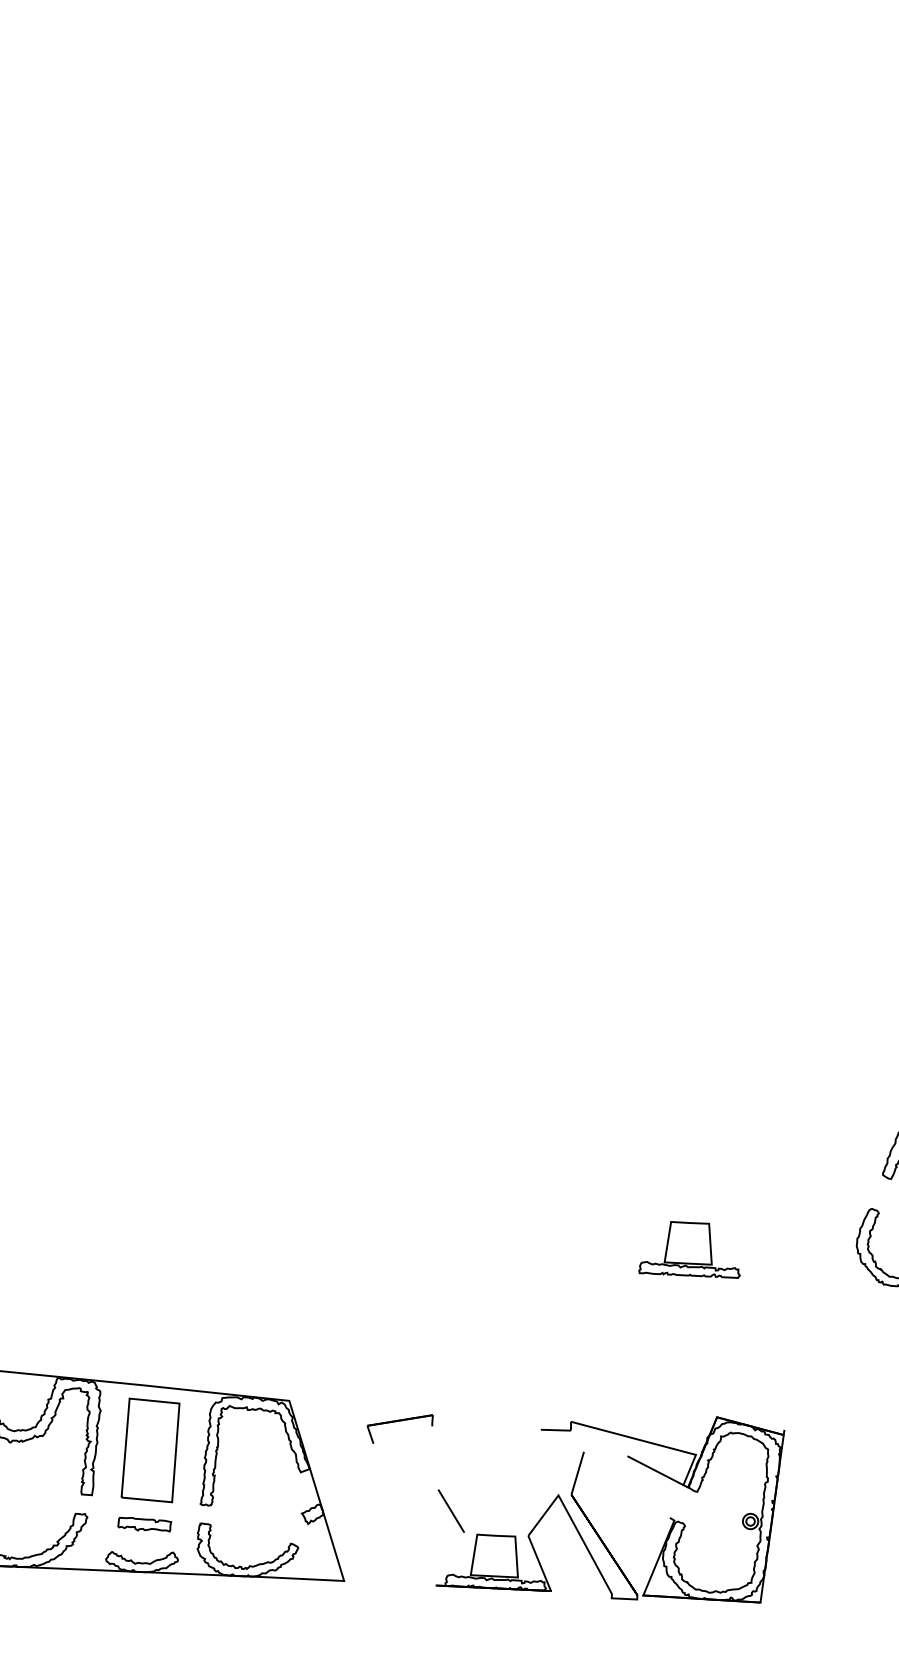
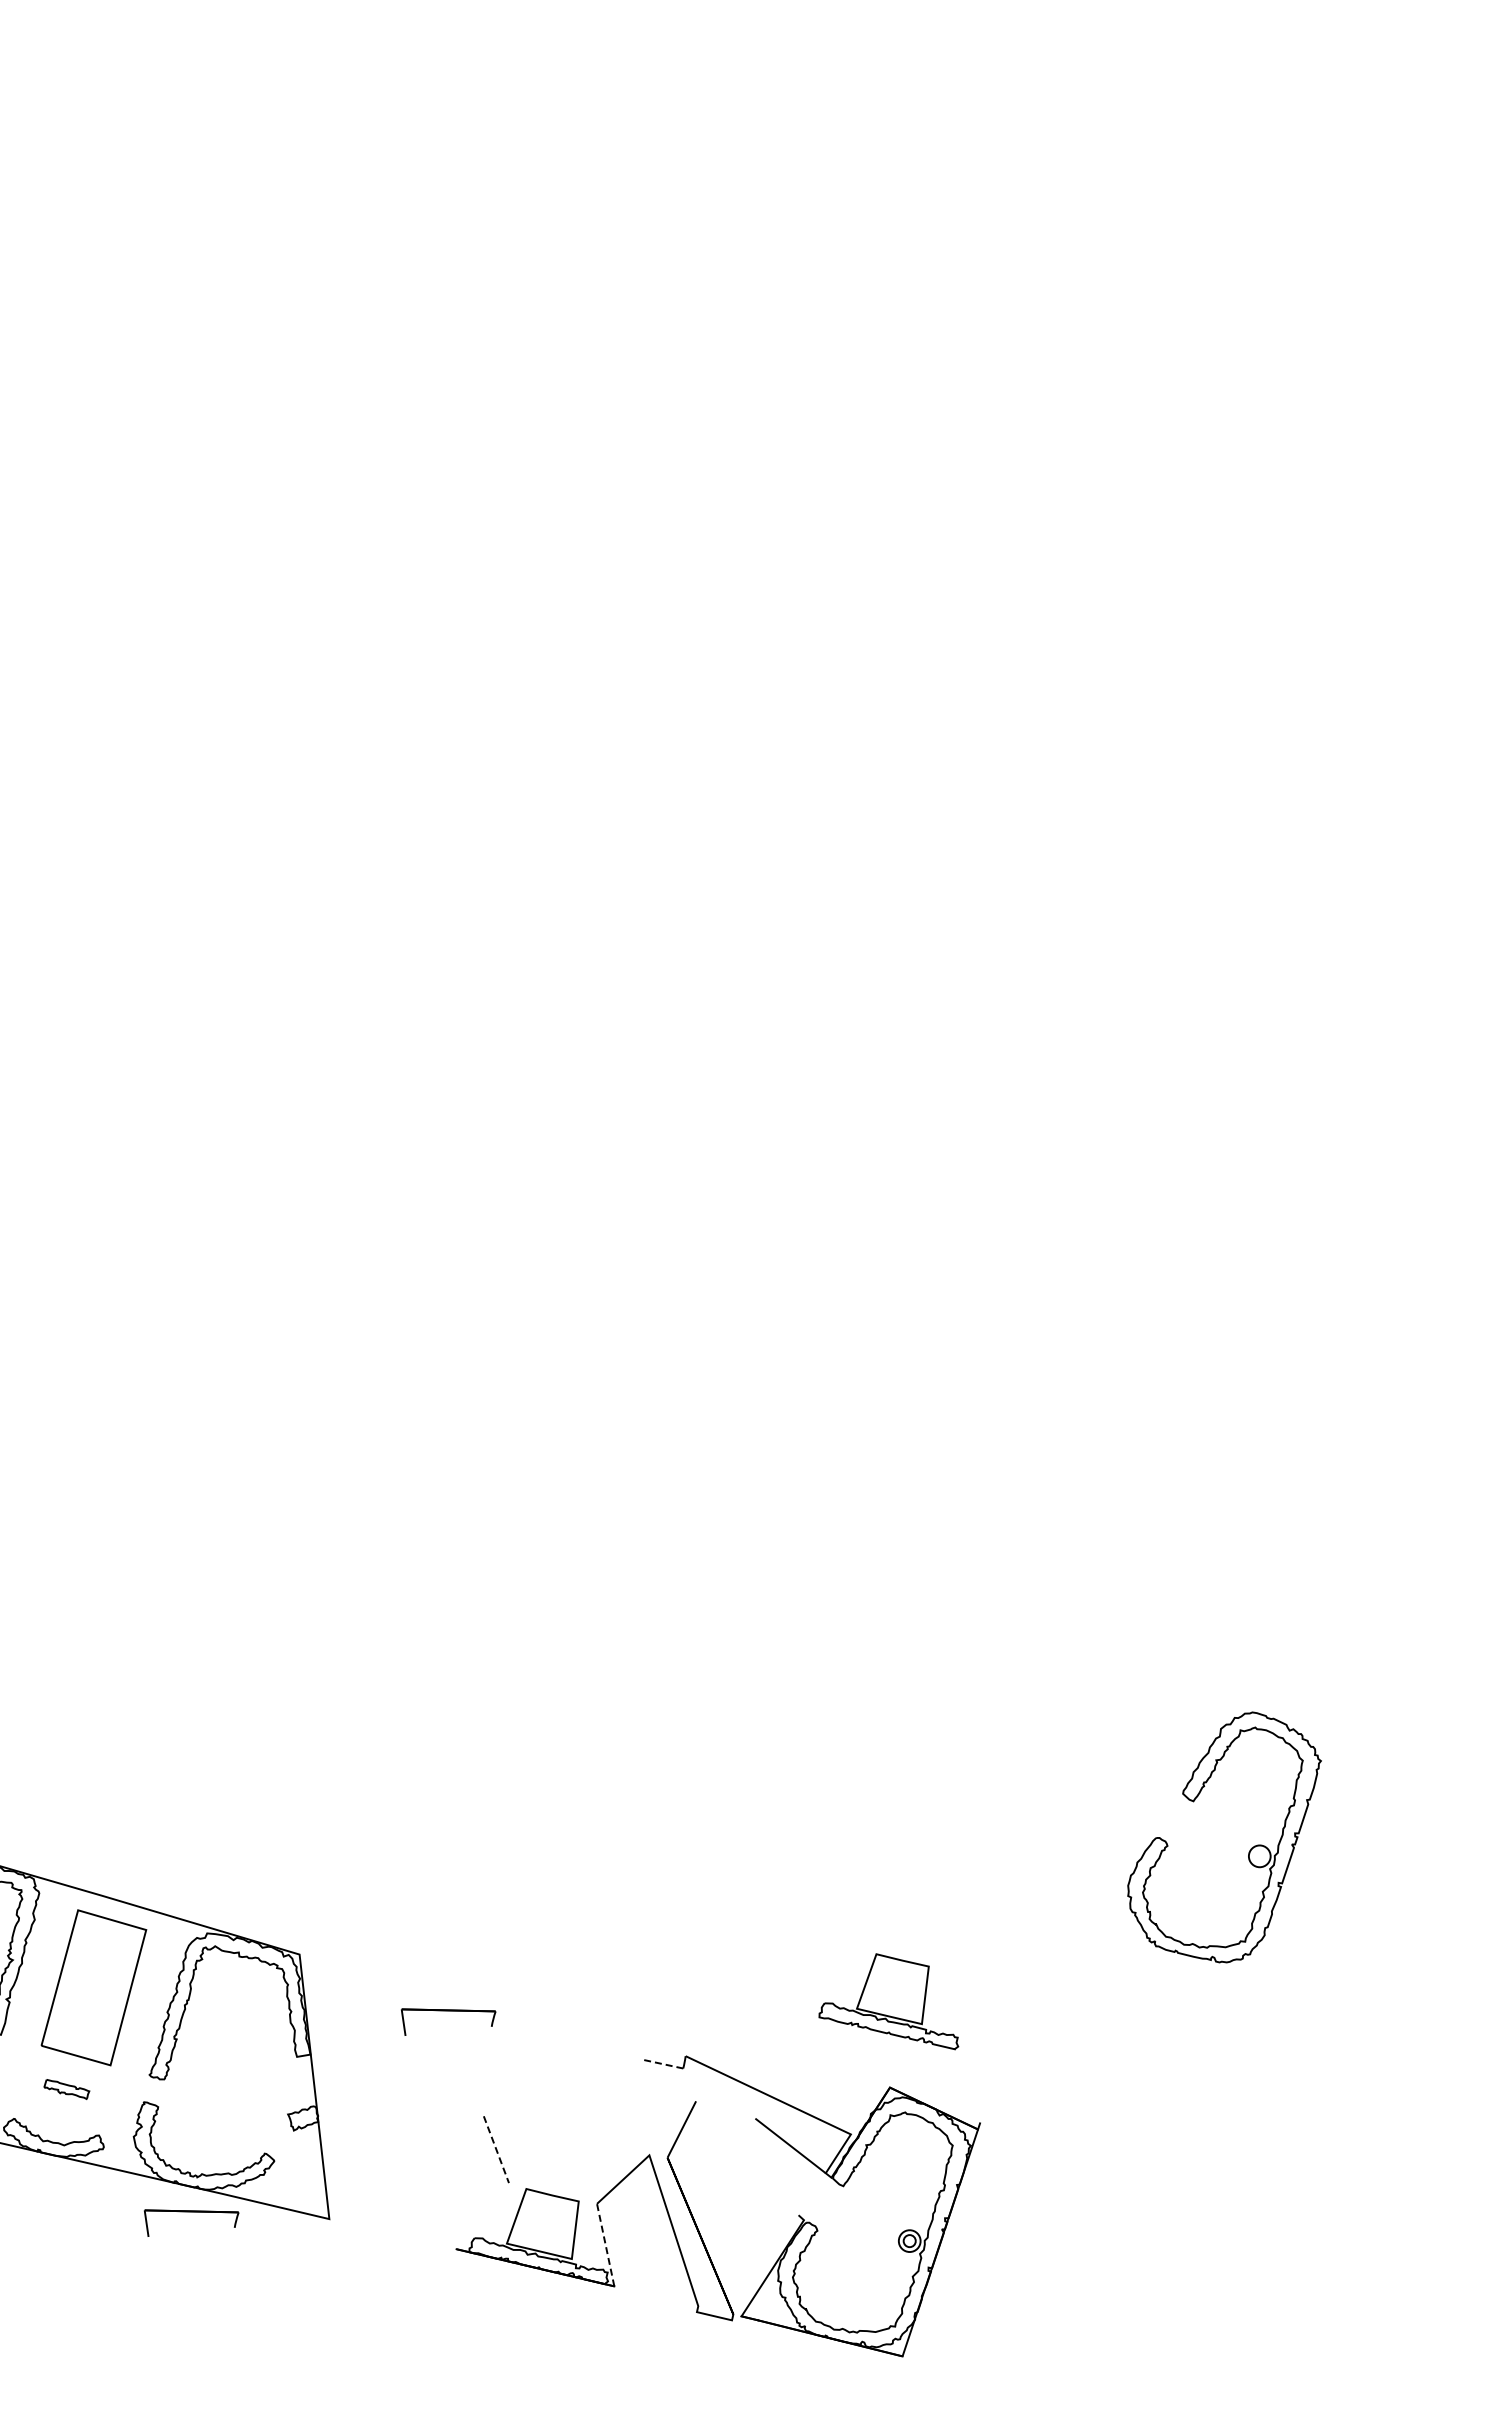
part: (685, 1253) -> (888, 2001), moved
line: (555, 1429) -> (662, 2063), solid -> dashed
line: (451, 1511) -> (496, 2149), solid -> dashed
part: (144, 1524) -> (66, 2089), size x0.6
line: (539, 1563) -> (605, 2244), solid -> dashed
part: (247, 1594) -> (191, 2212), added

